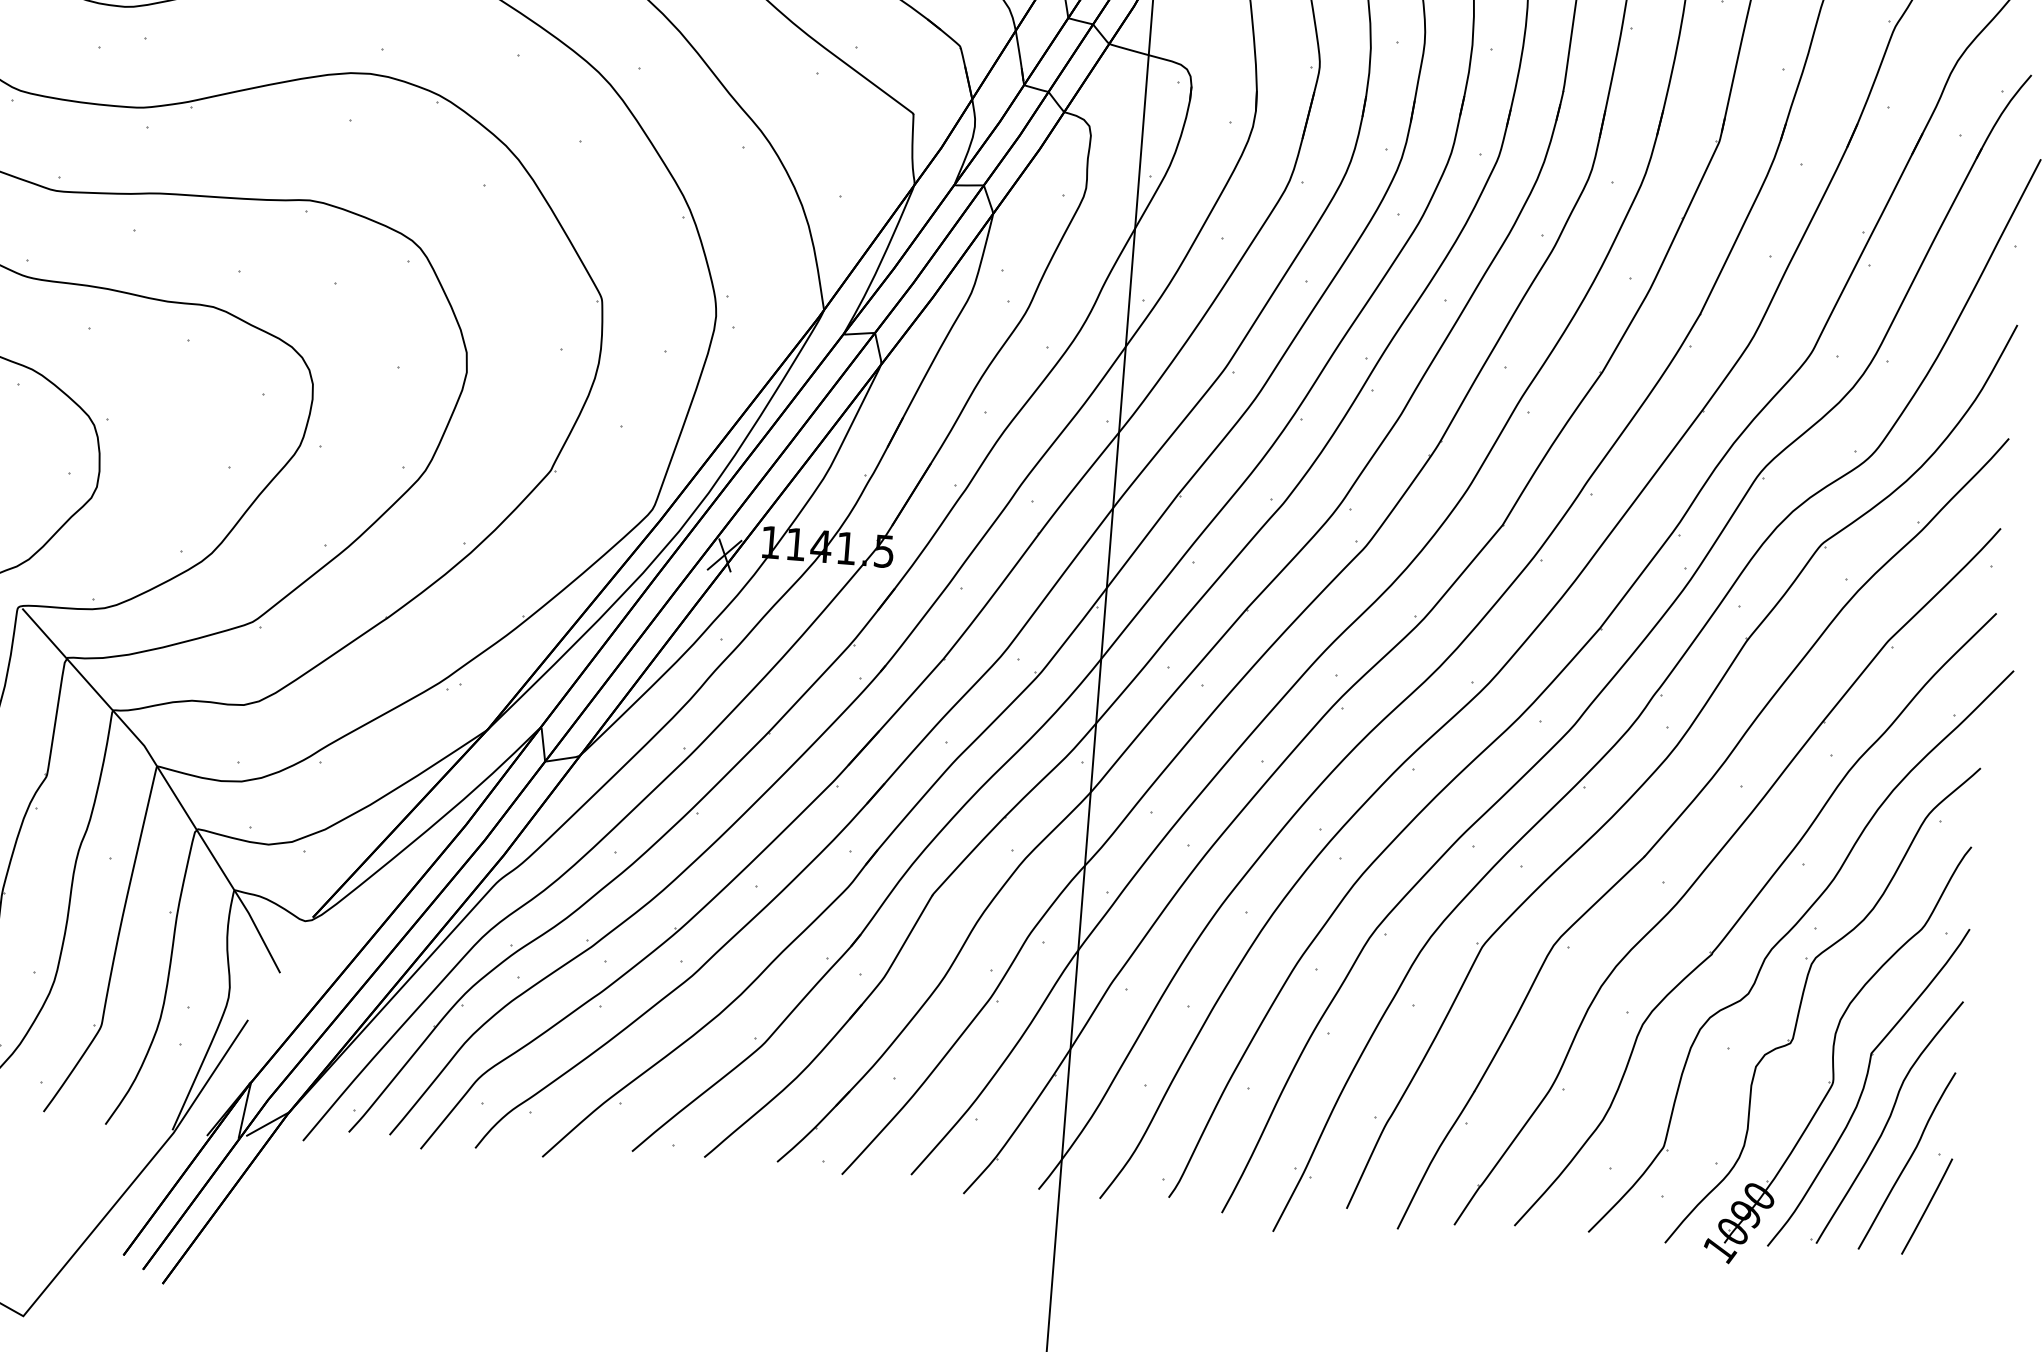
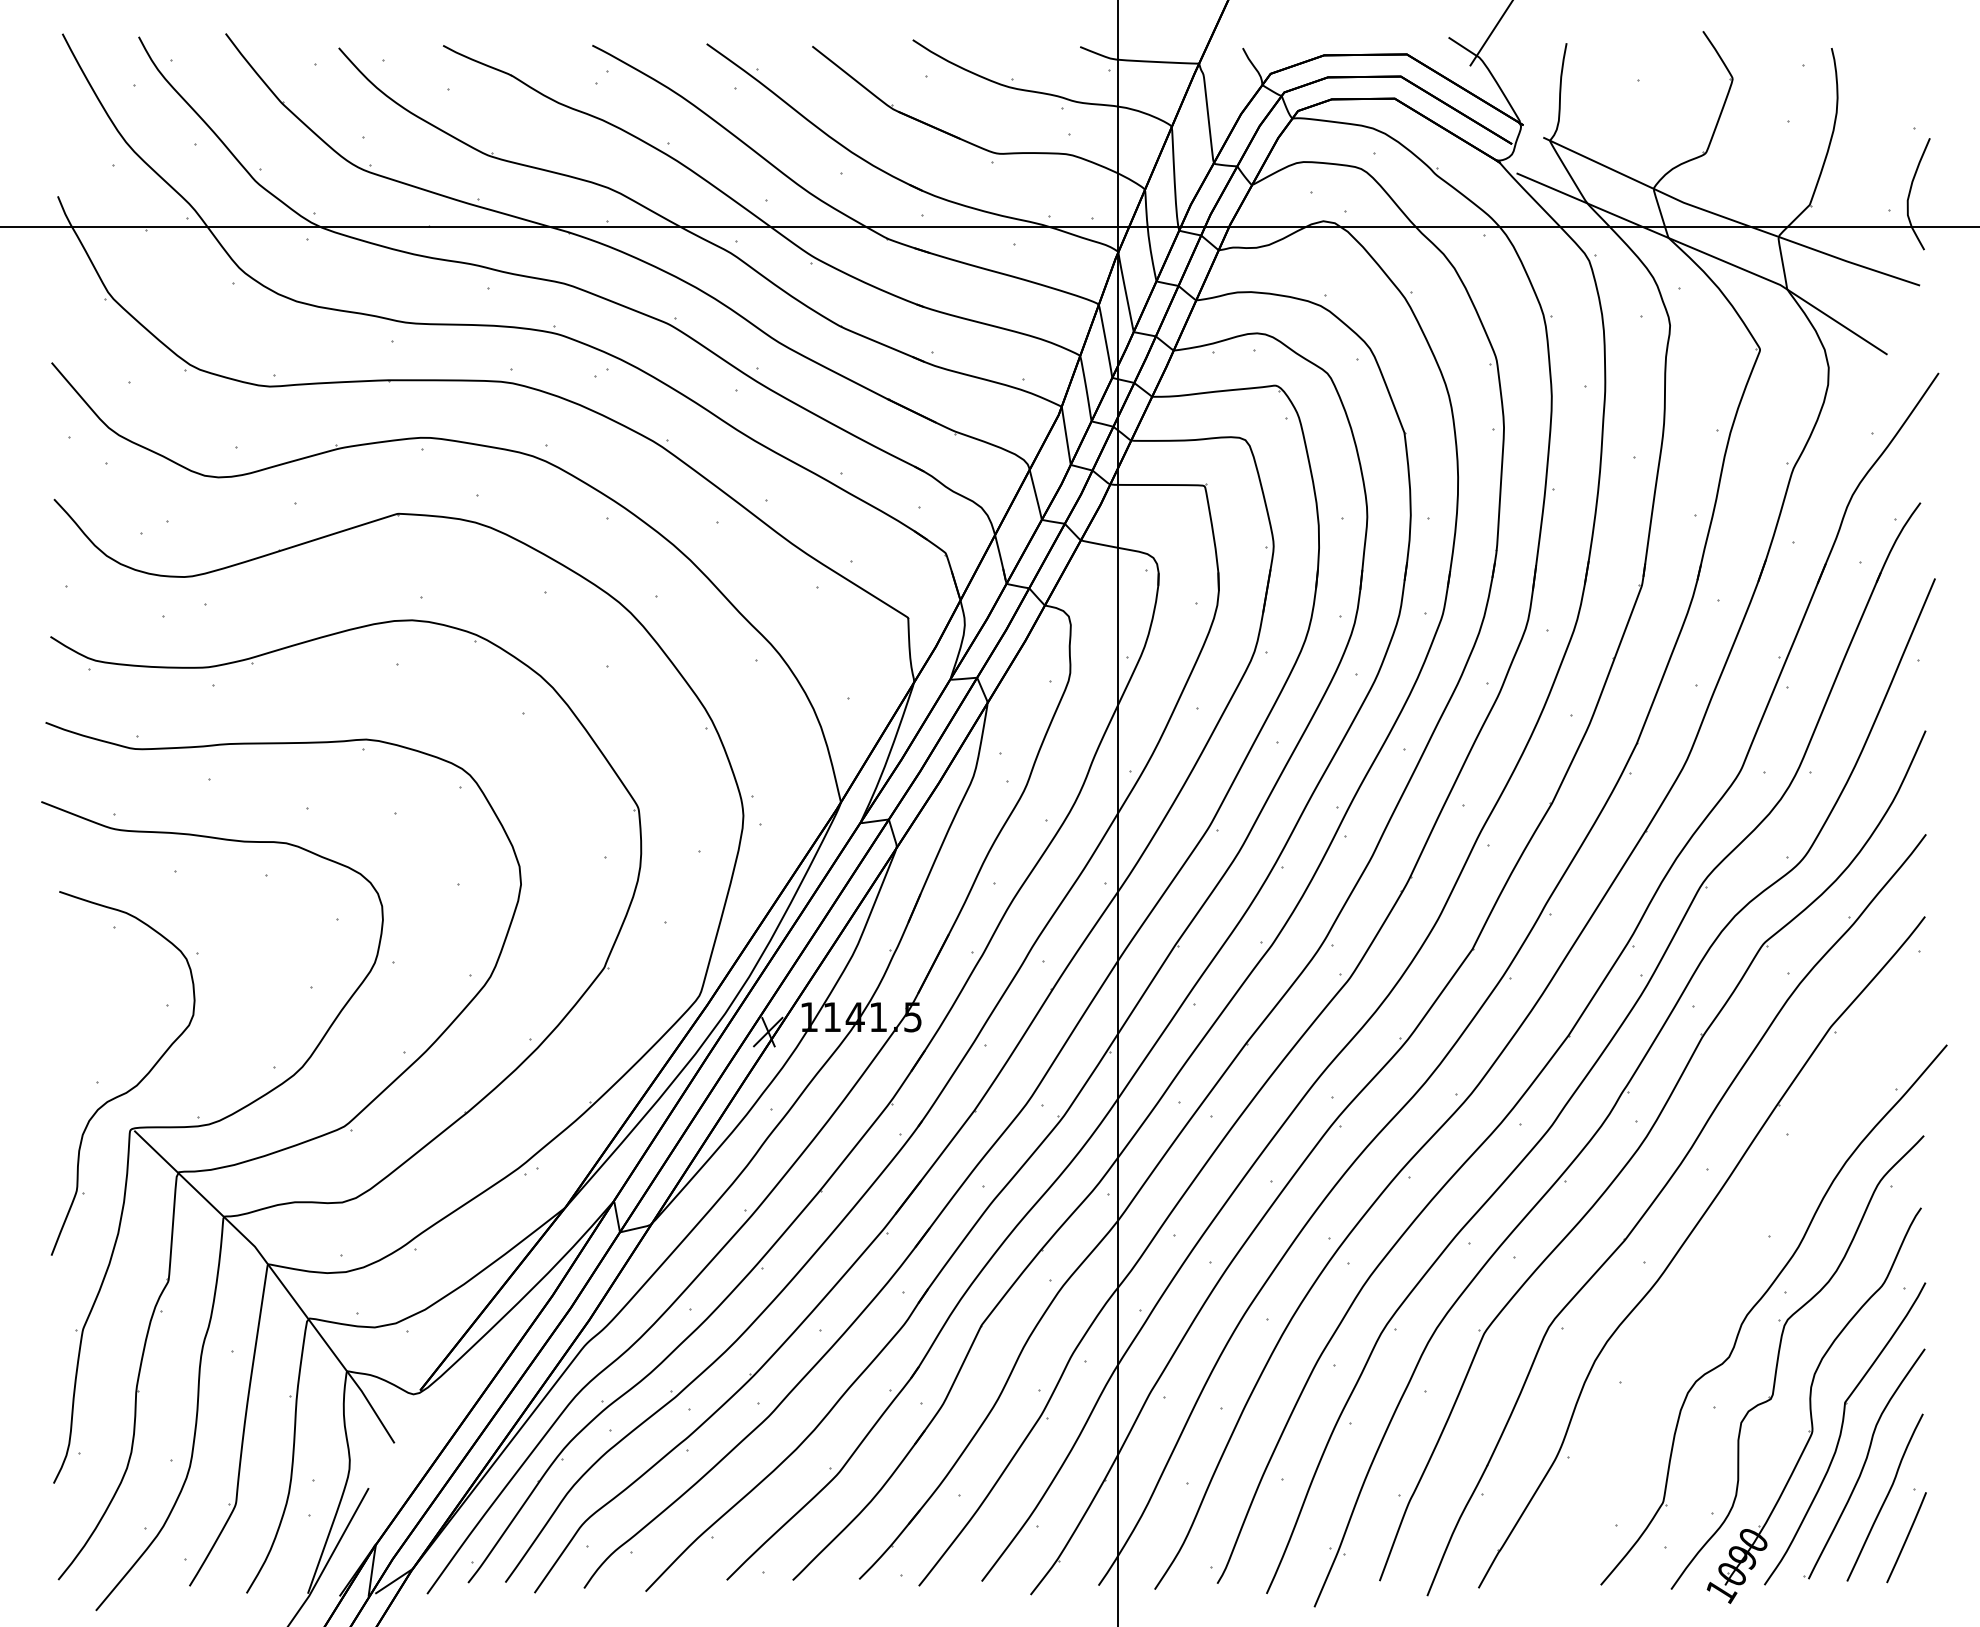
part: (1745, 913) -> (1720, 1284), removed

